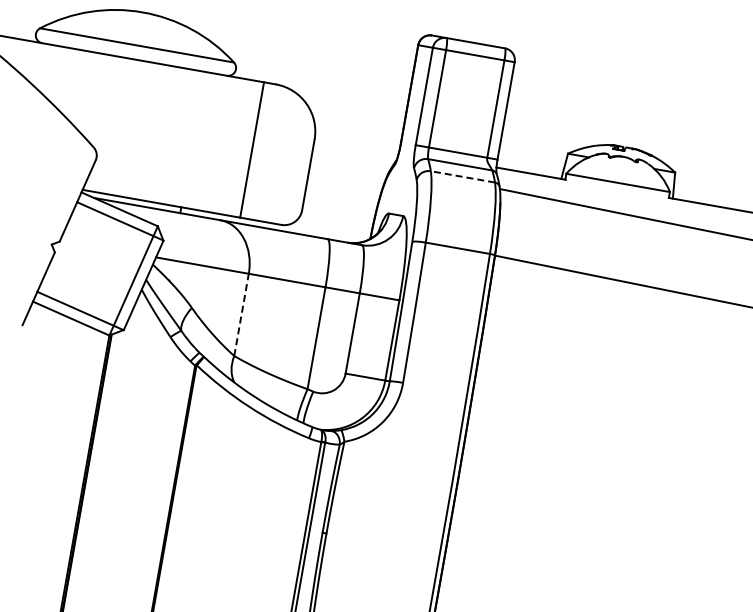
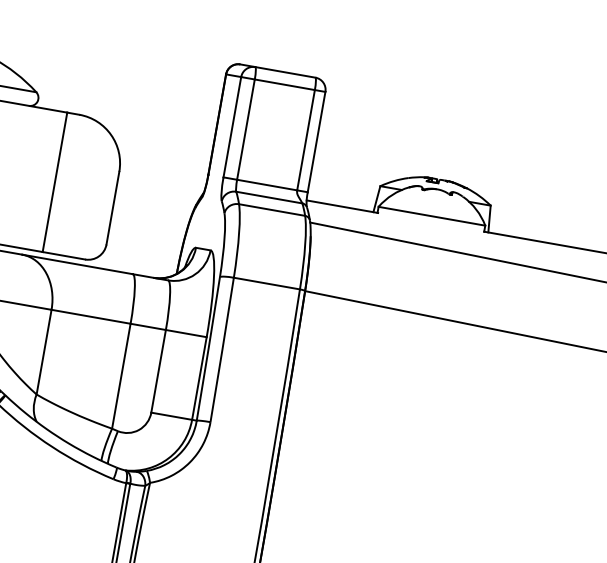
line: (462, 176) -> (271, 209), dashed -> solid
line: (241, 314) -> (44, 351), dashed -> solid

